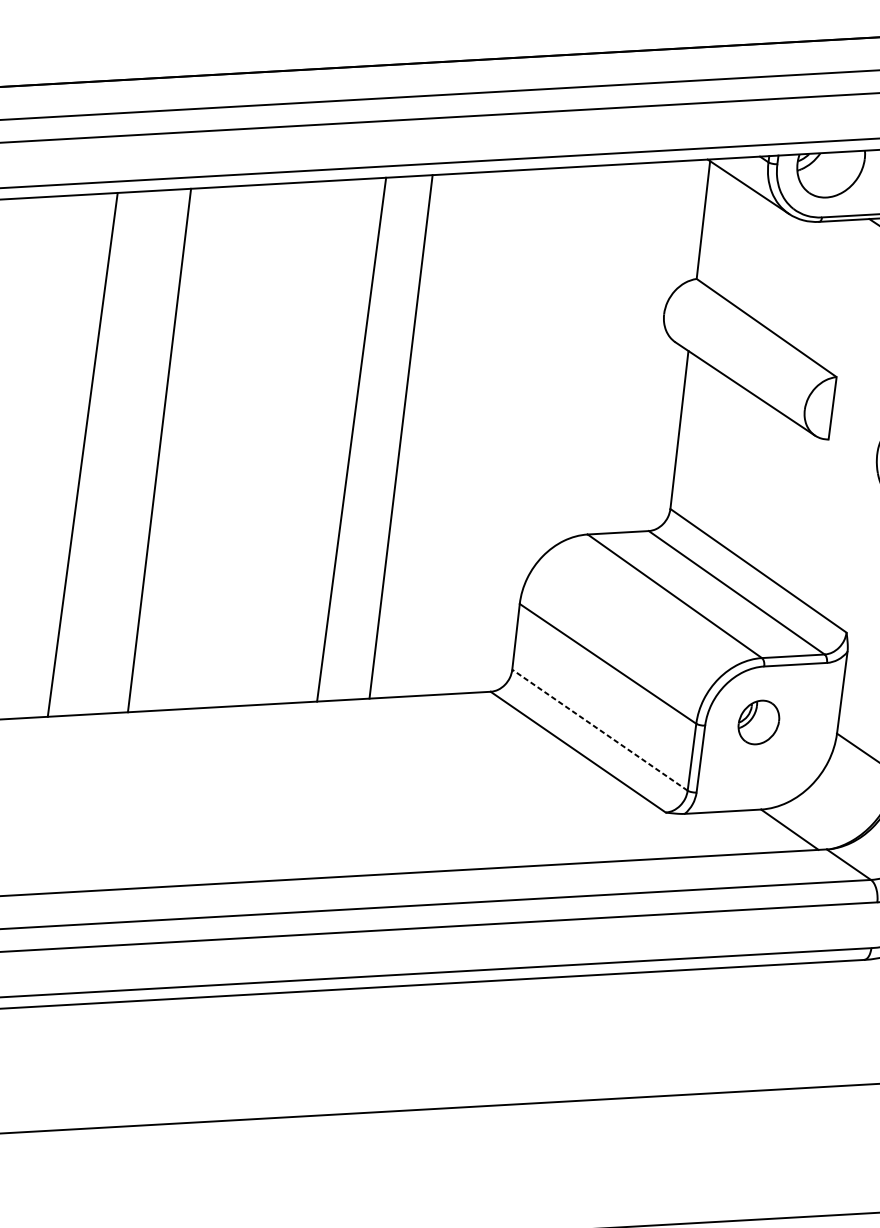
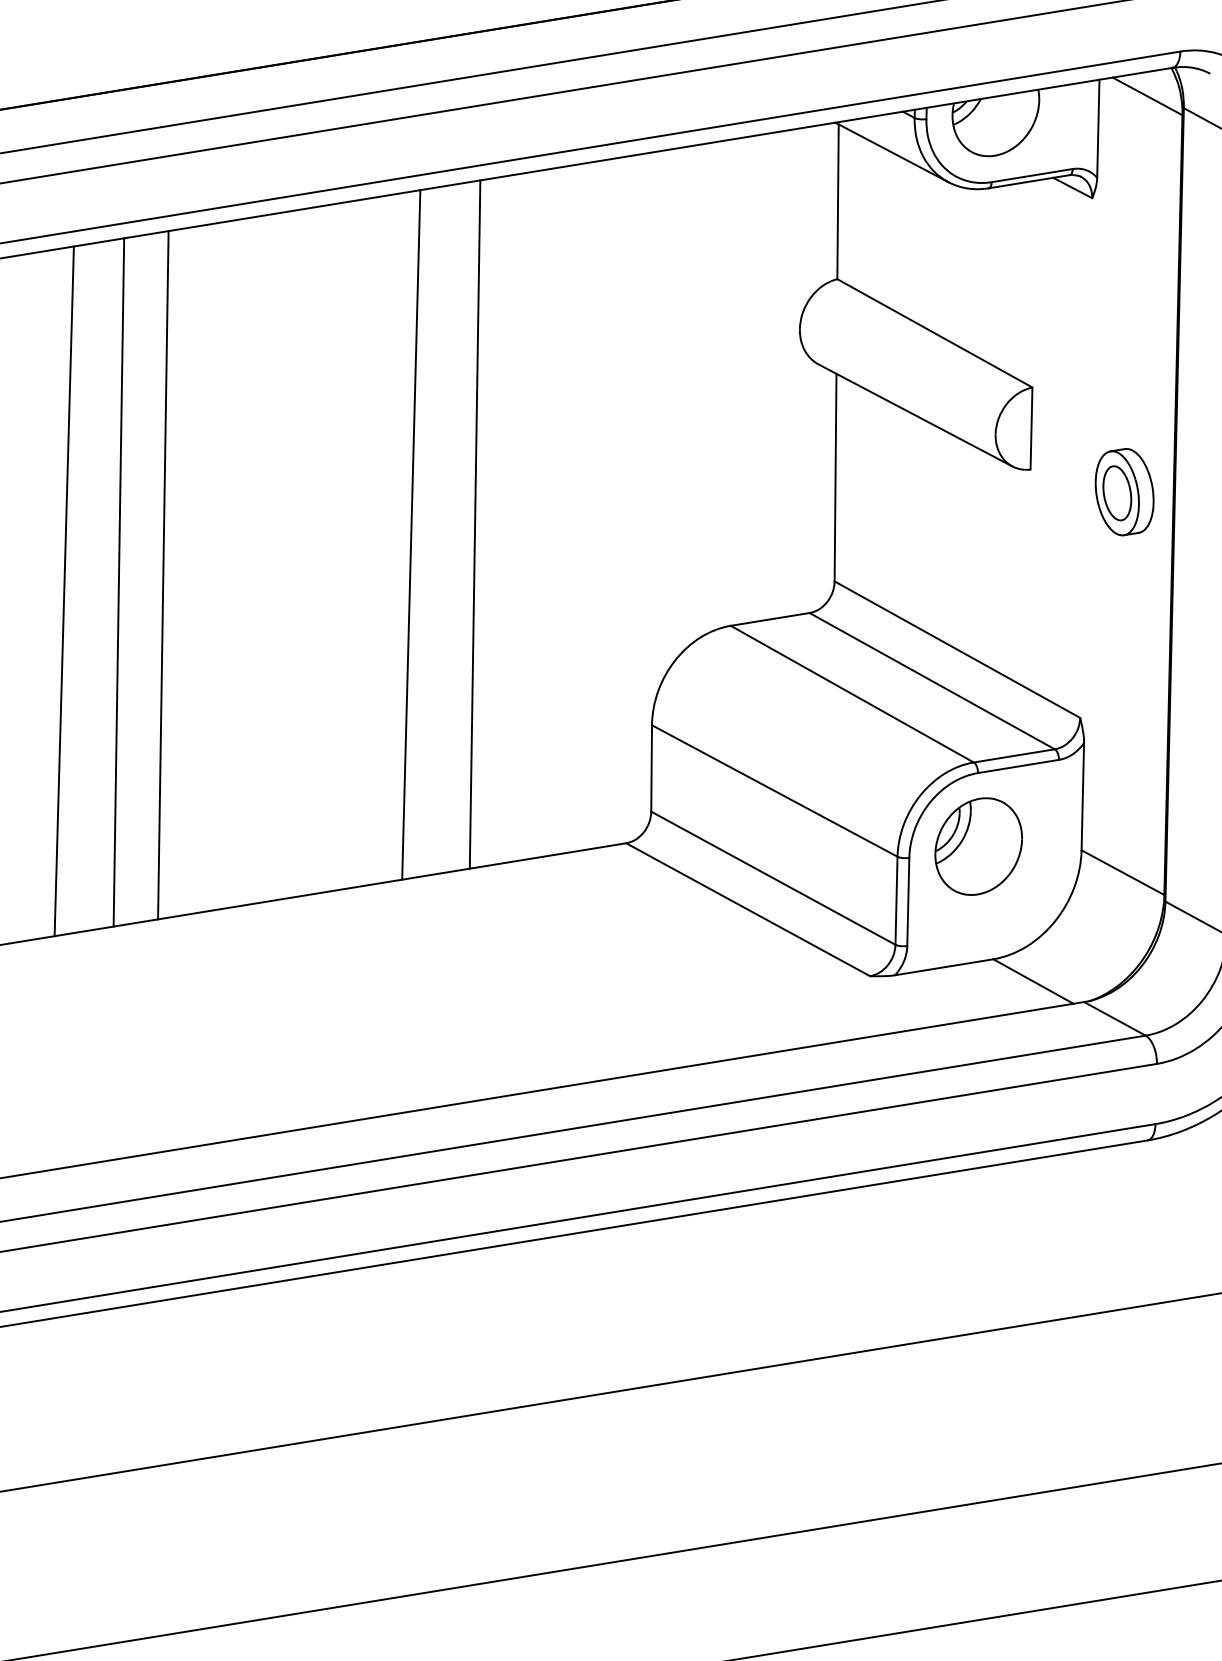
line: (124, 452) -> (118, 582), added
part: (758, 722) -> (978, 846), size x1.67
line: (599, 730) -> (772, 878), dashed -> solid

